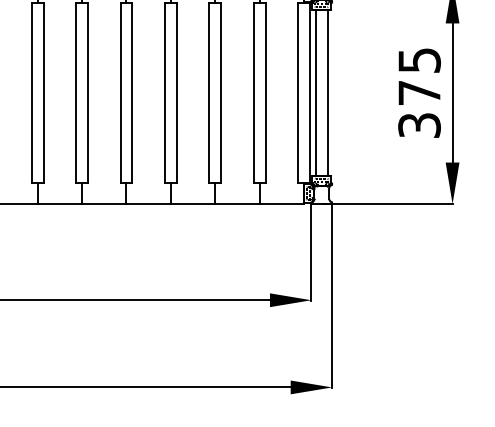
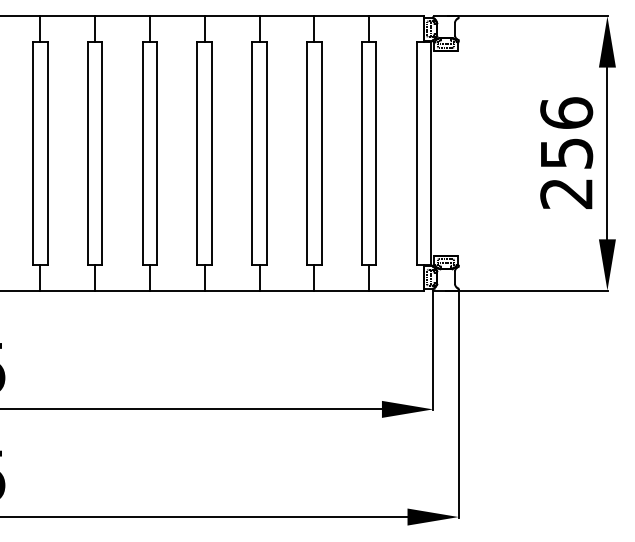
line: (315, 93) -> (438, 153), removed
line: (327, 93) -> (453, 153), removed
text: (419, 93) -> (566, 153), 375 -> 256

